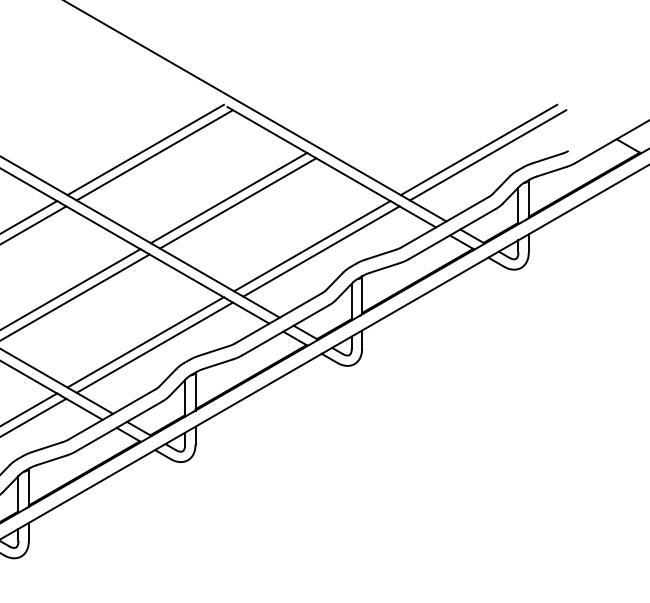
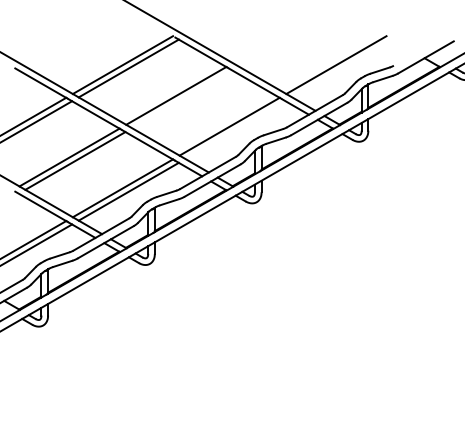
line: (488, 155) -> (342, 68), removed
line: (238, 203) -> (182, 99), removed
line: (321, 252) -> (235, 130), removed

